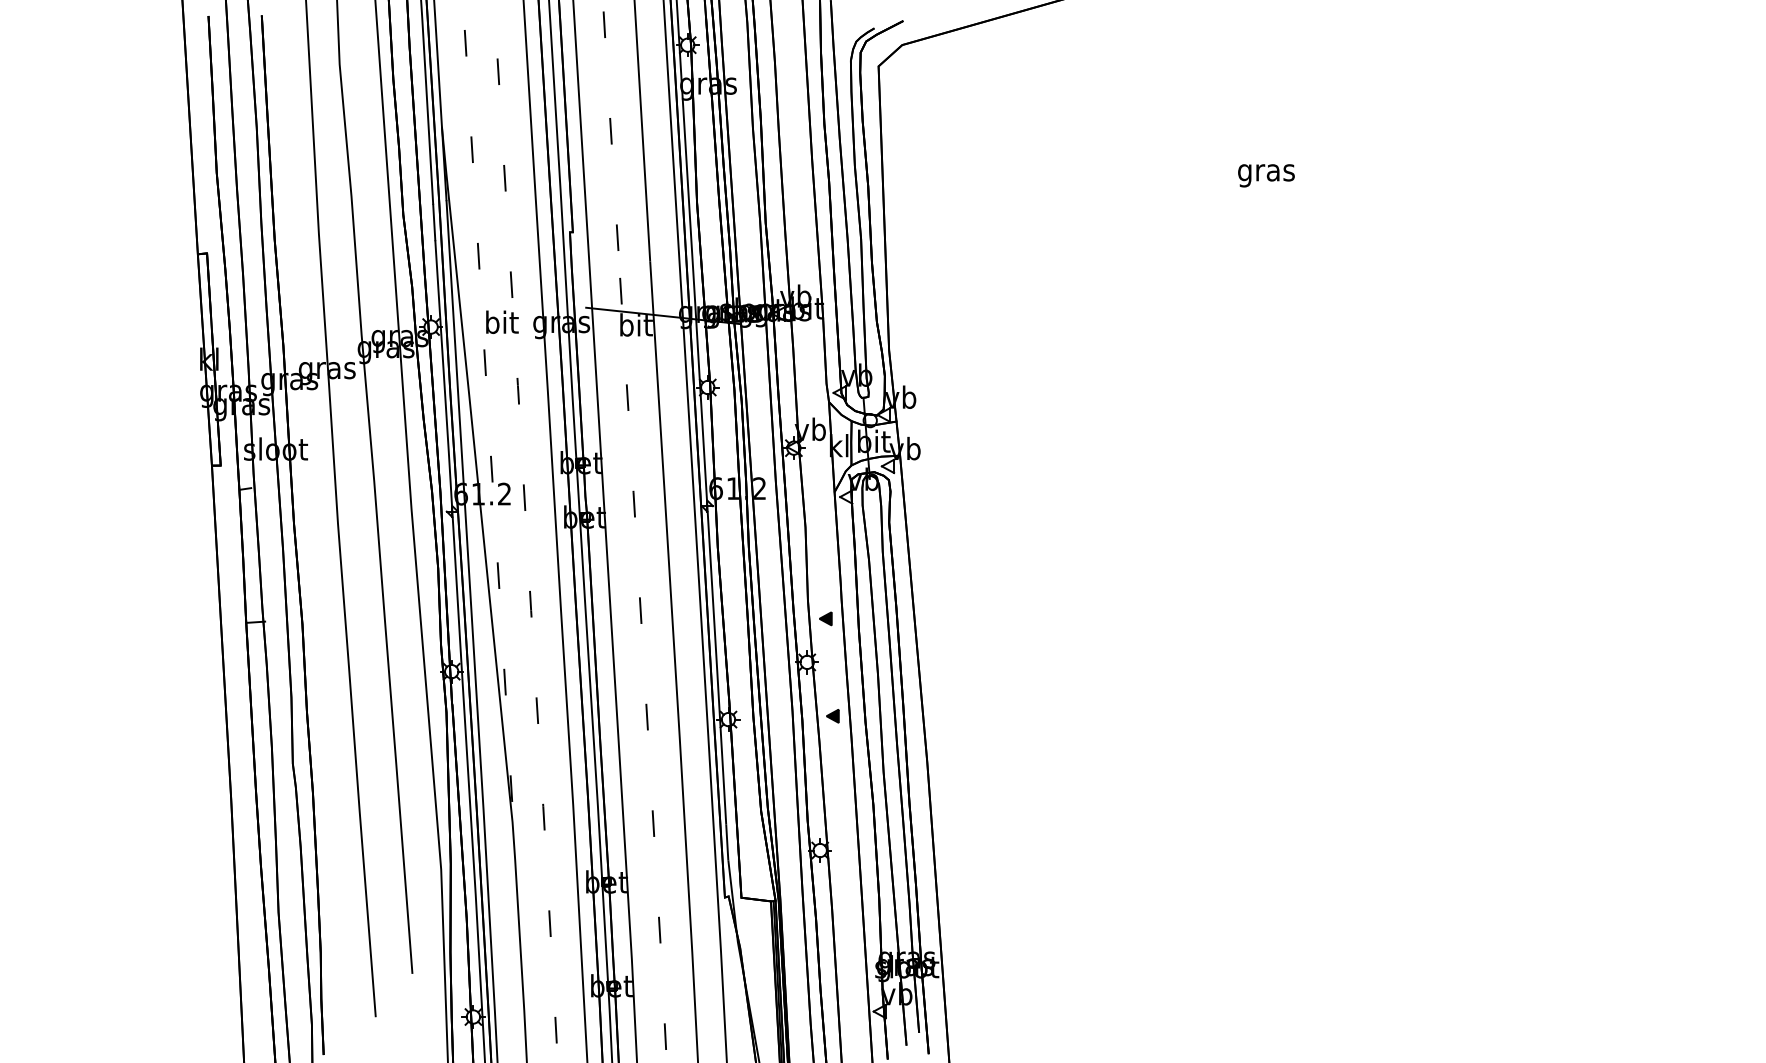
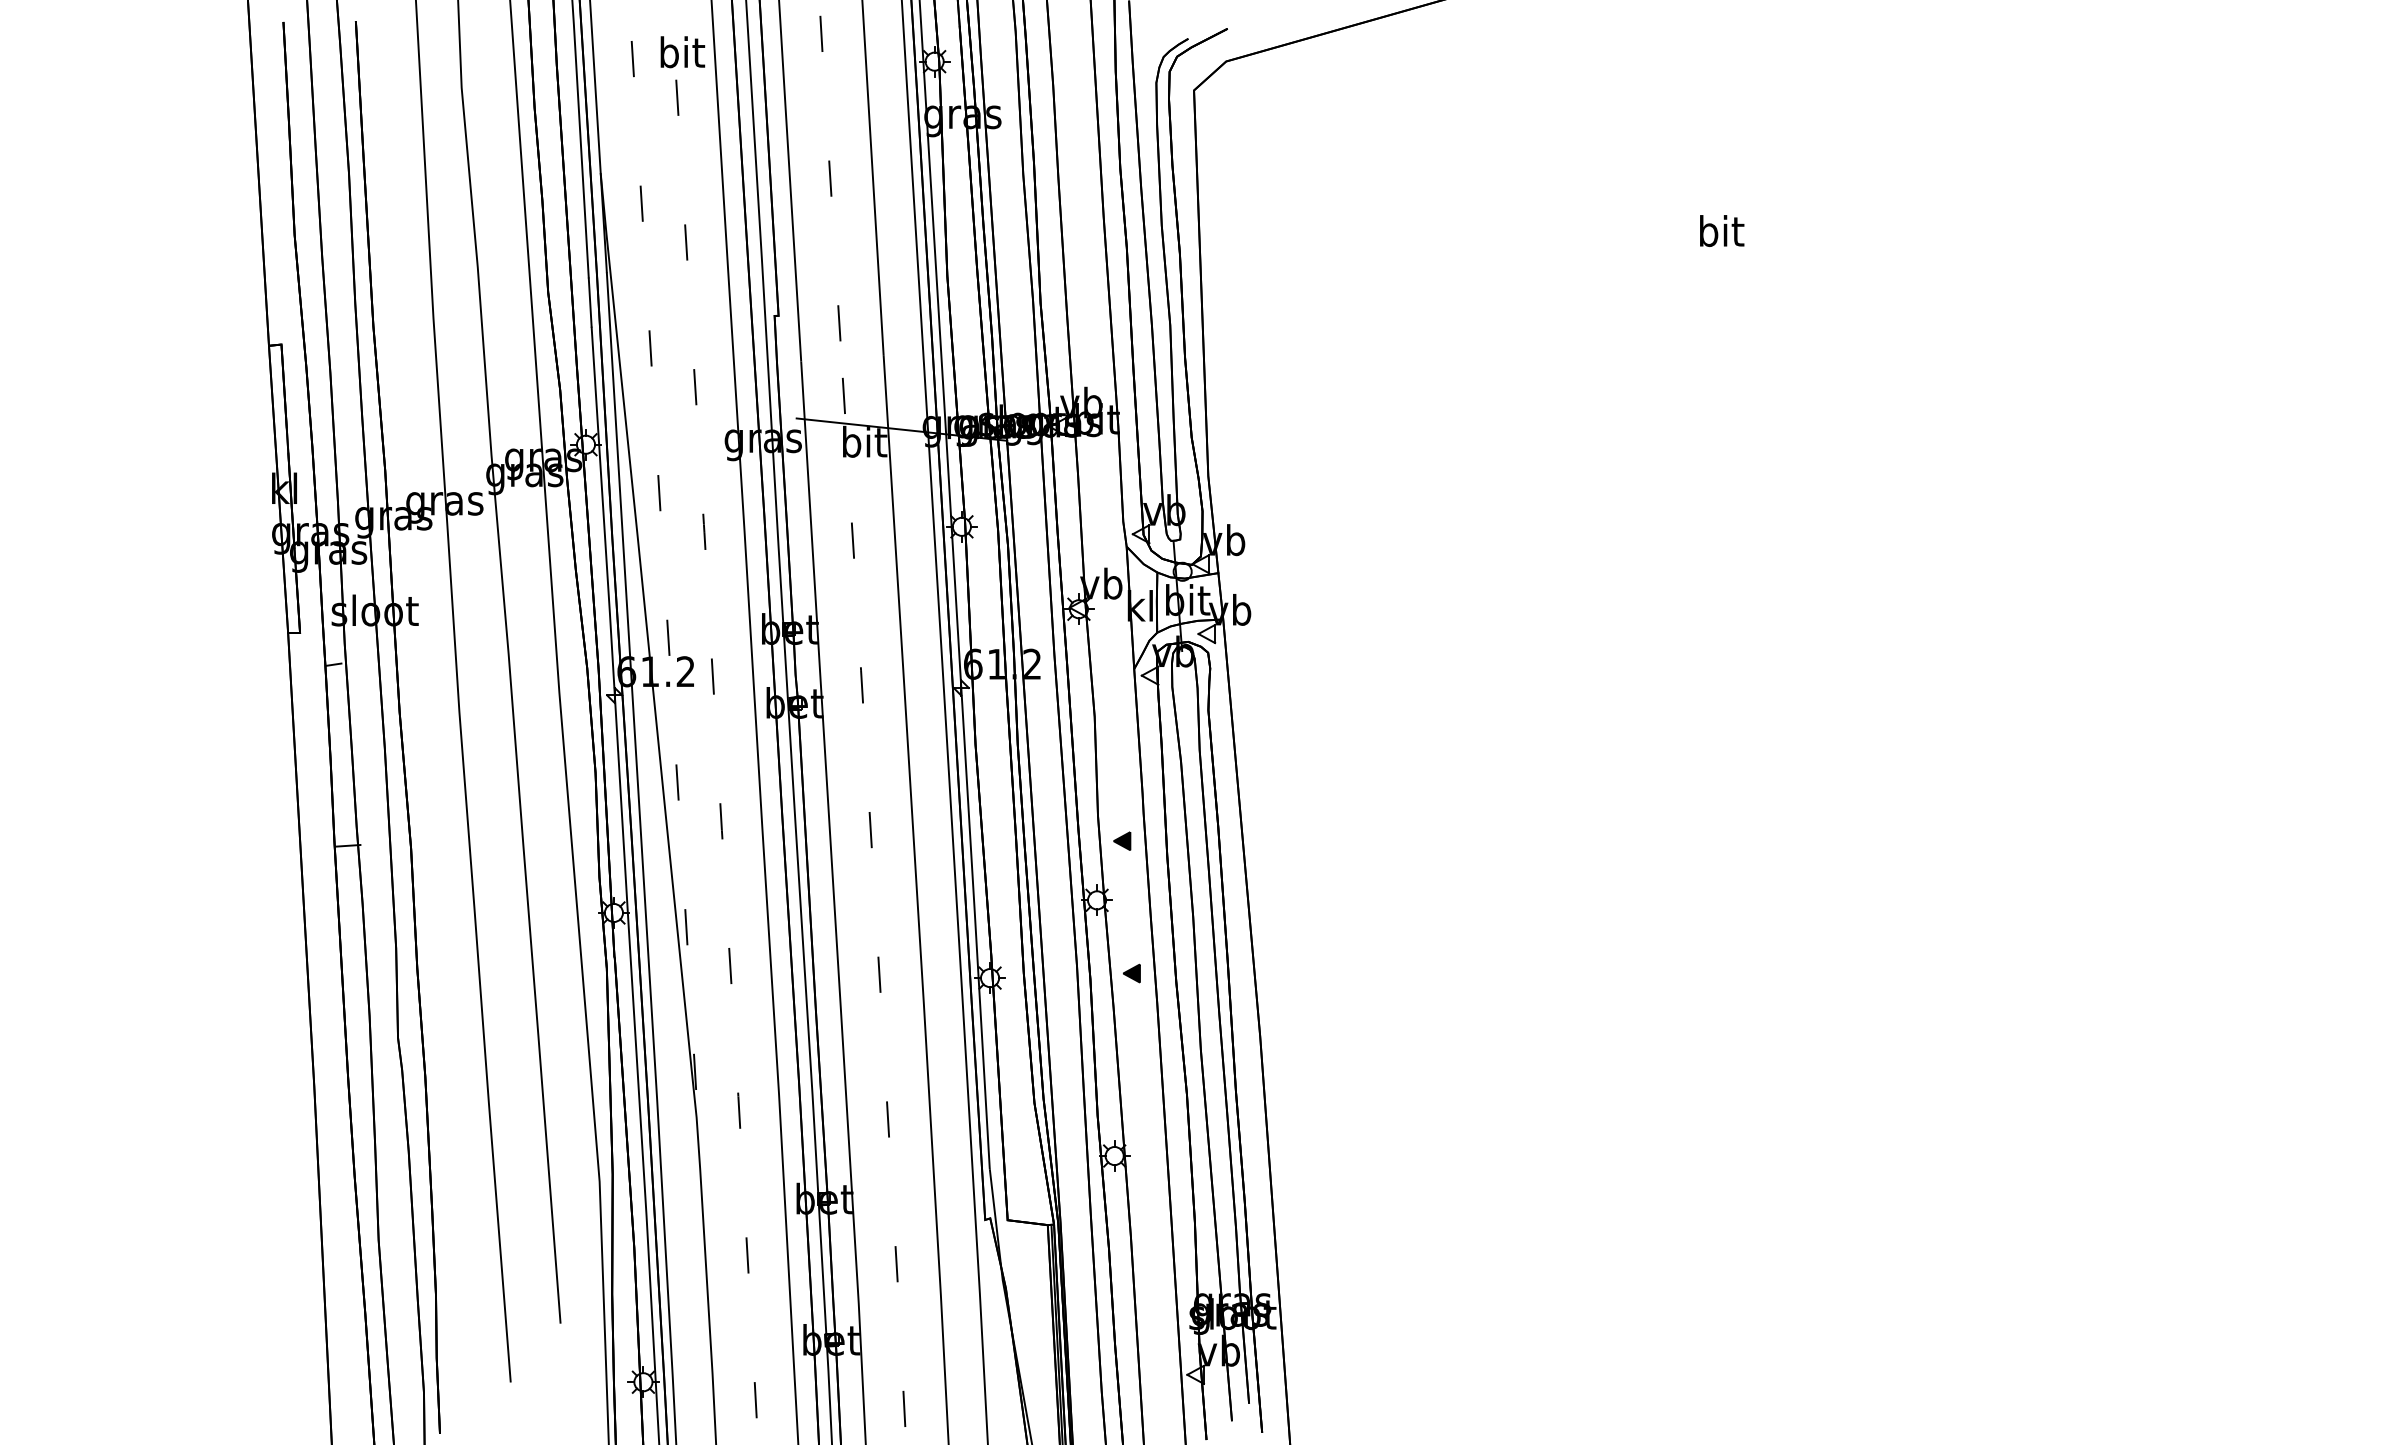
text: (1266, 173) -> (1720, 235), gras -> bit
text: (502, 322) -> (682, 52), moved

